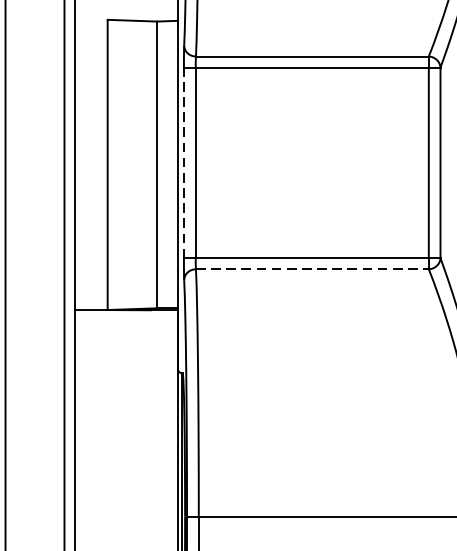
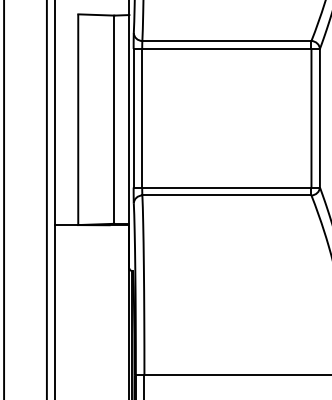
line: (183, 161) -> (133, 117), dashed -> solid
line: (311, 269) -> (226, 195), dashed -> solid

